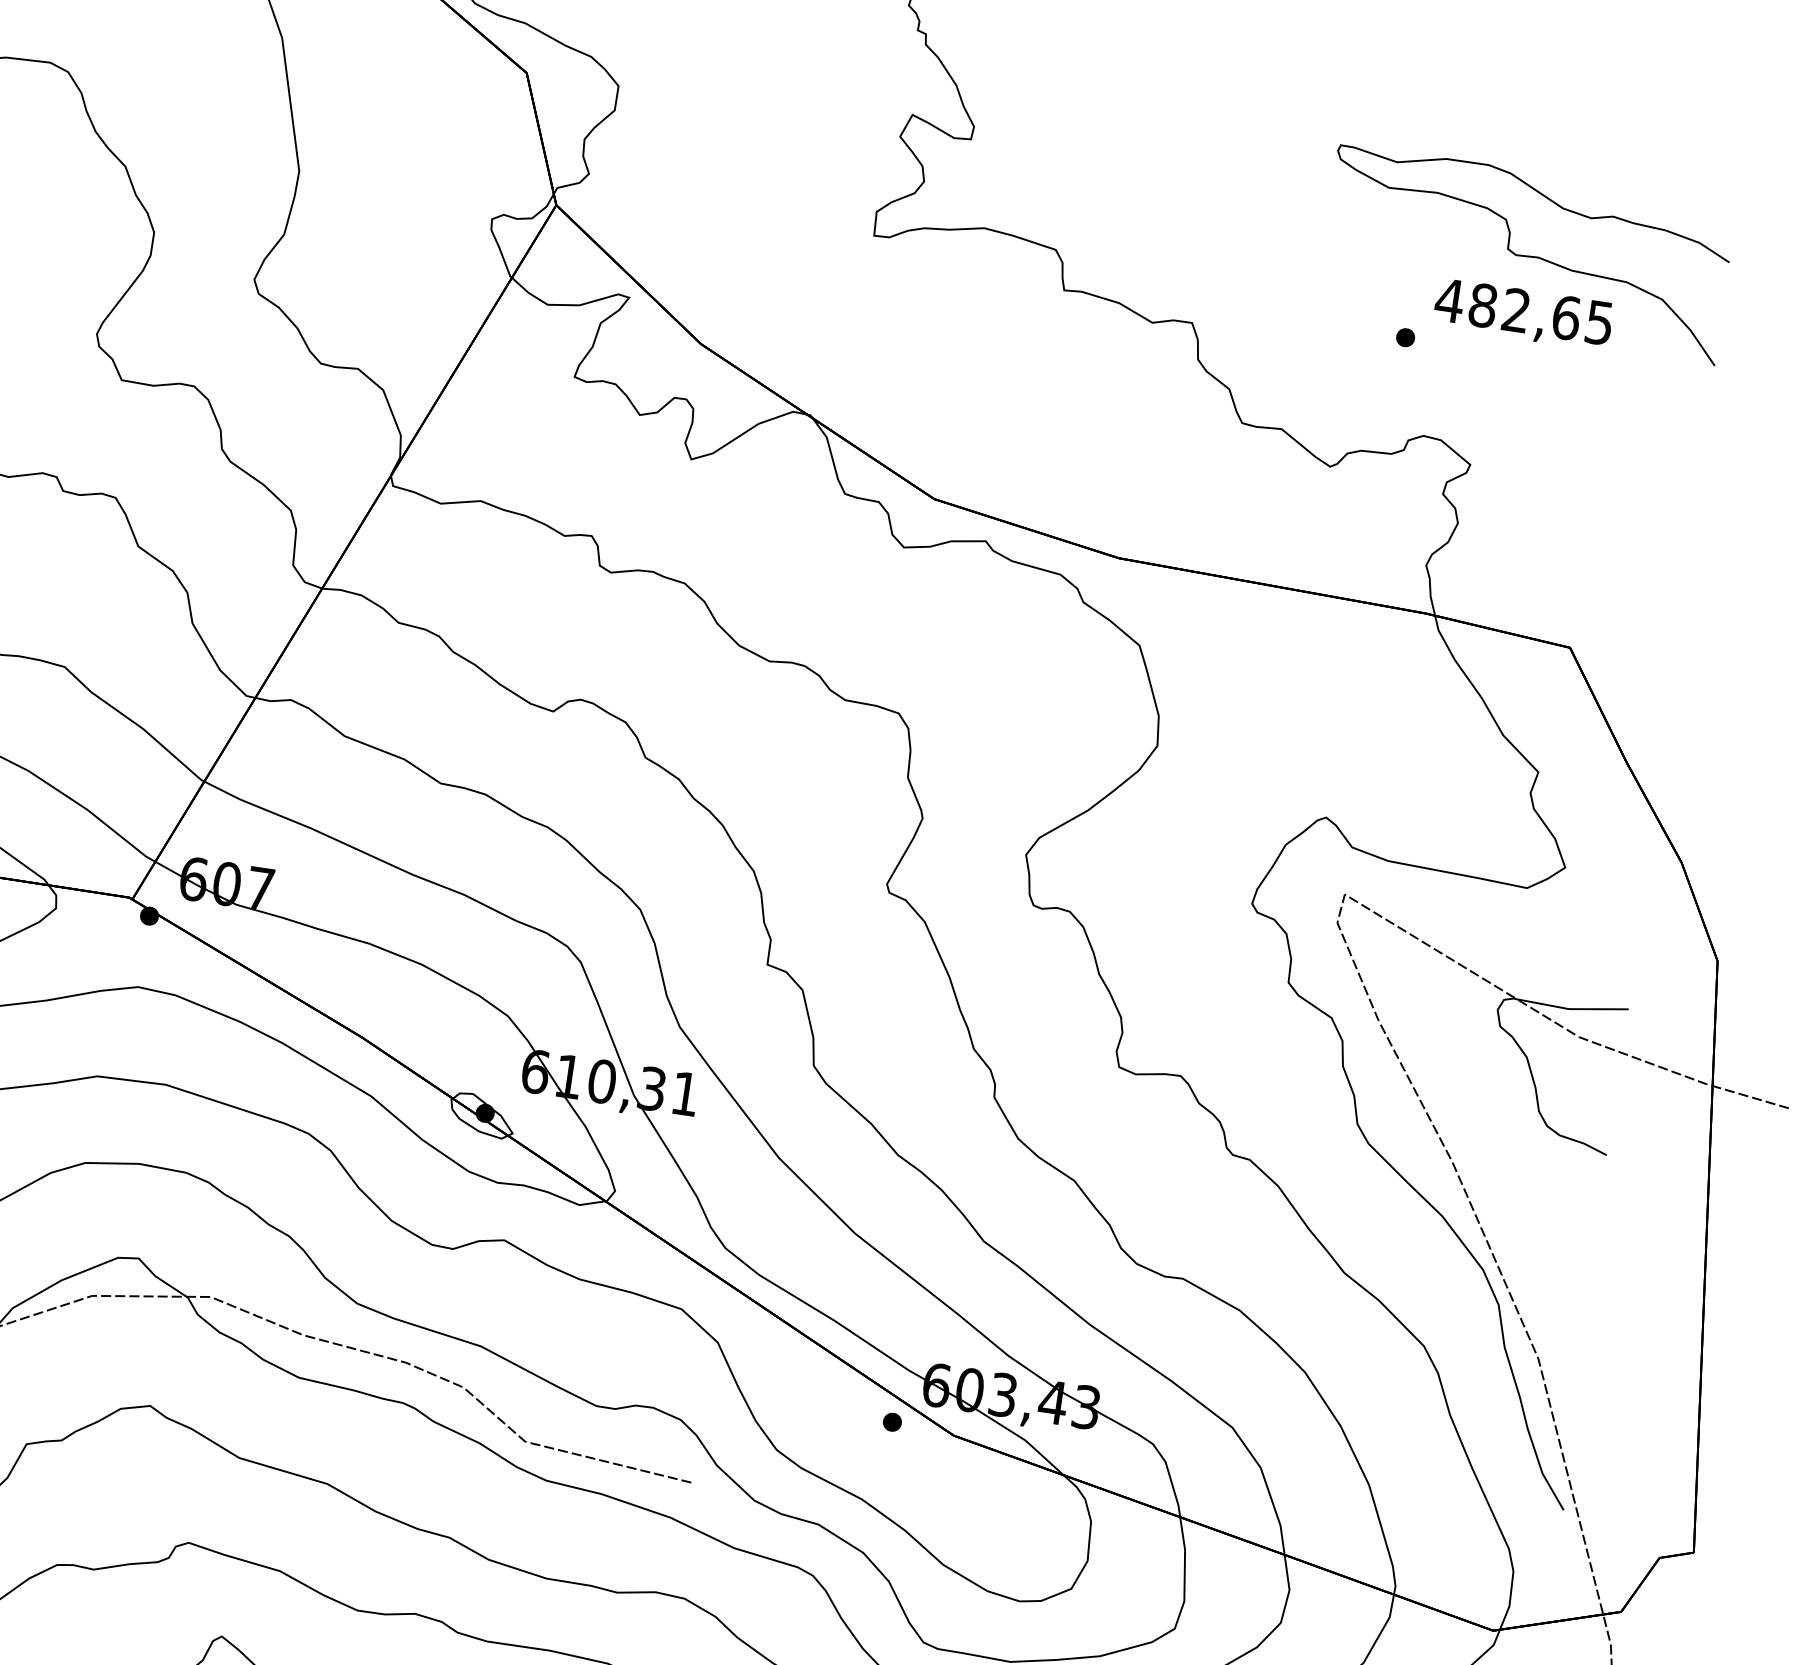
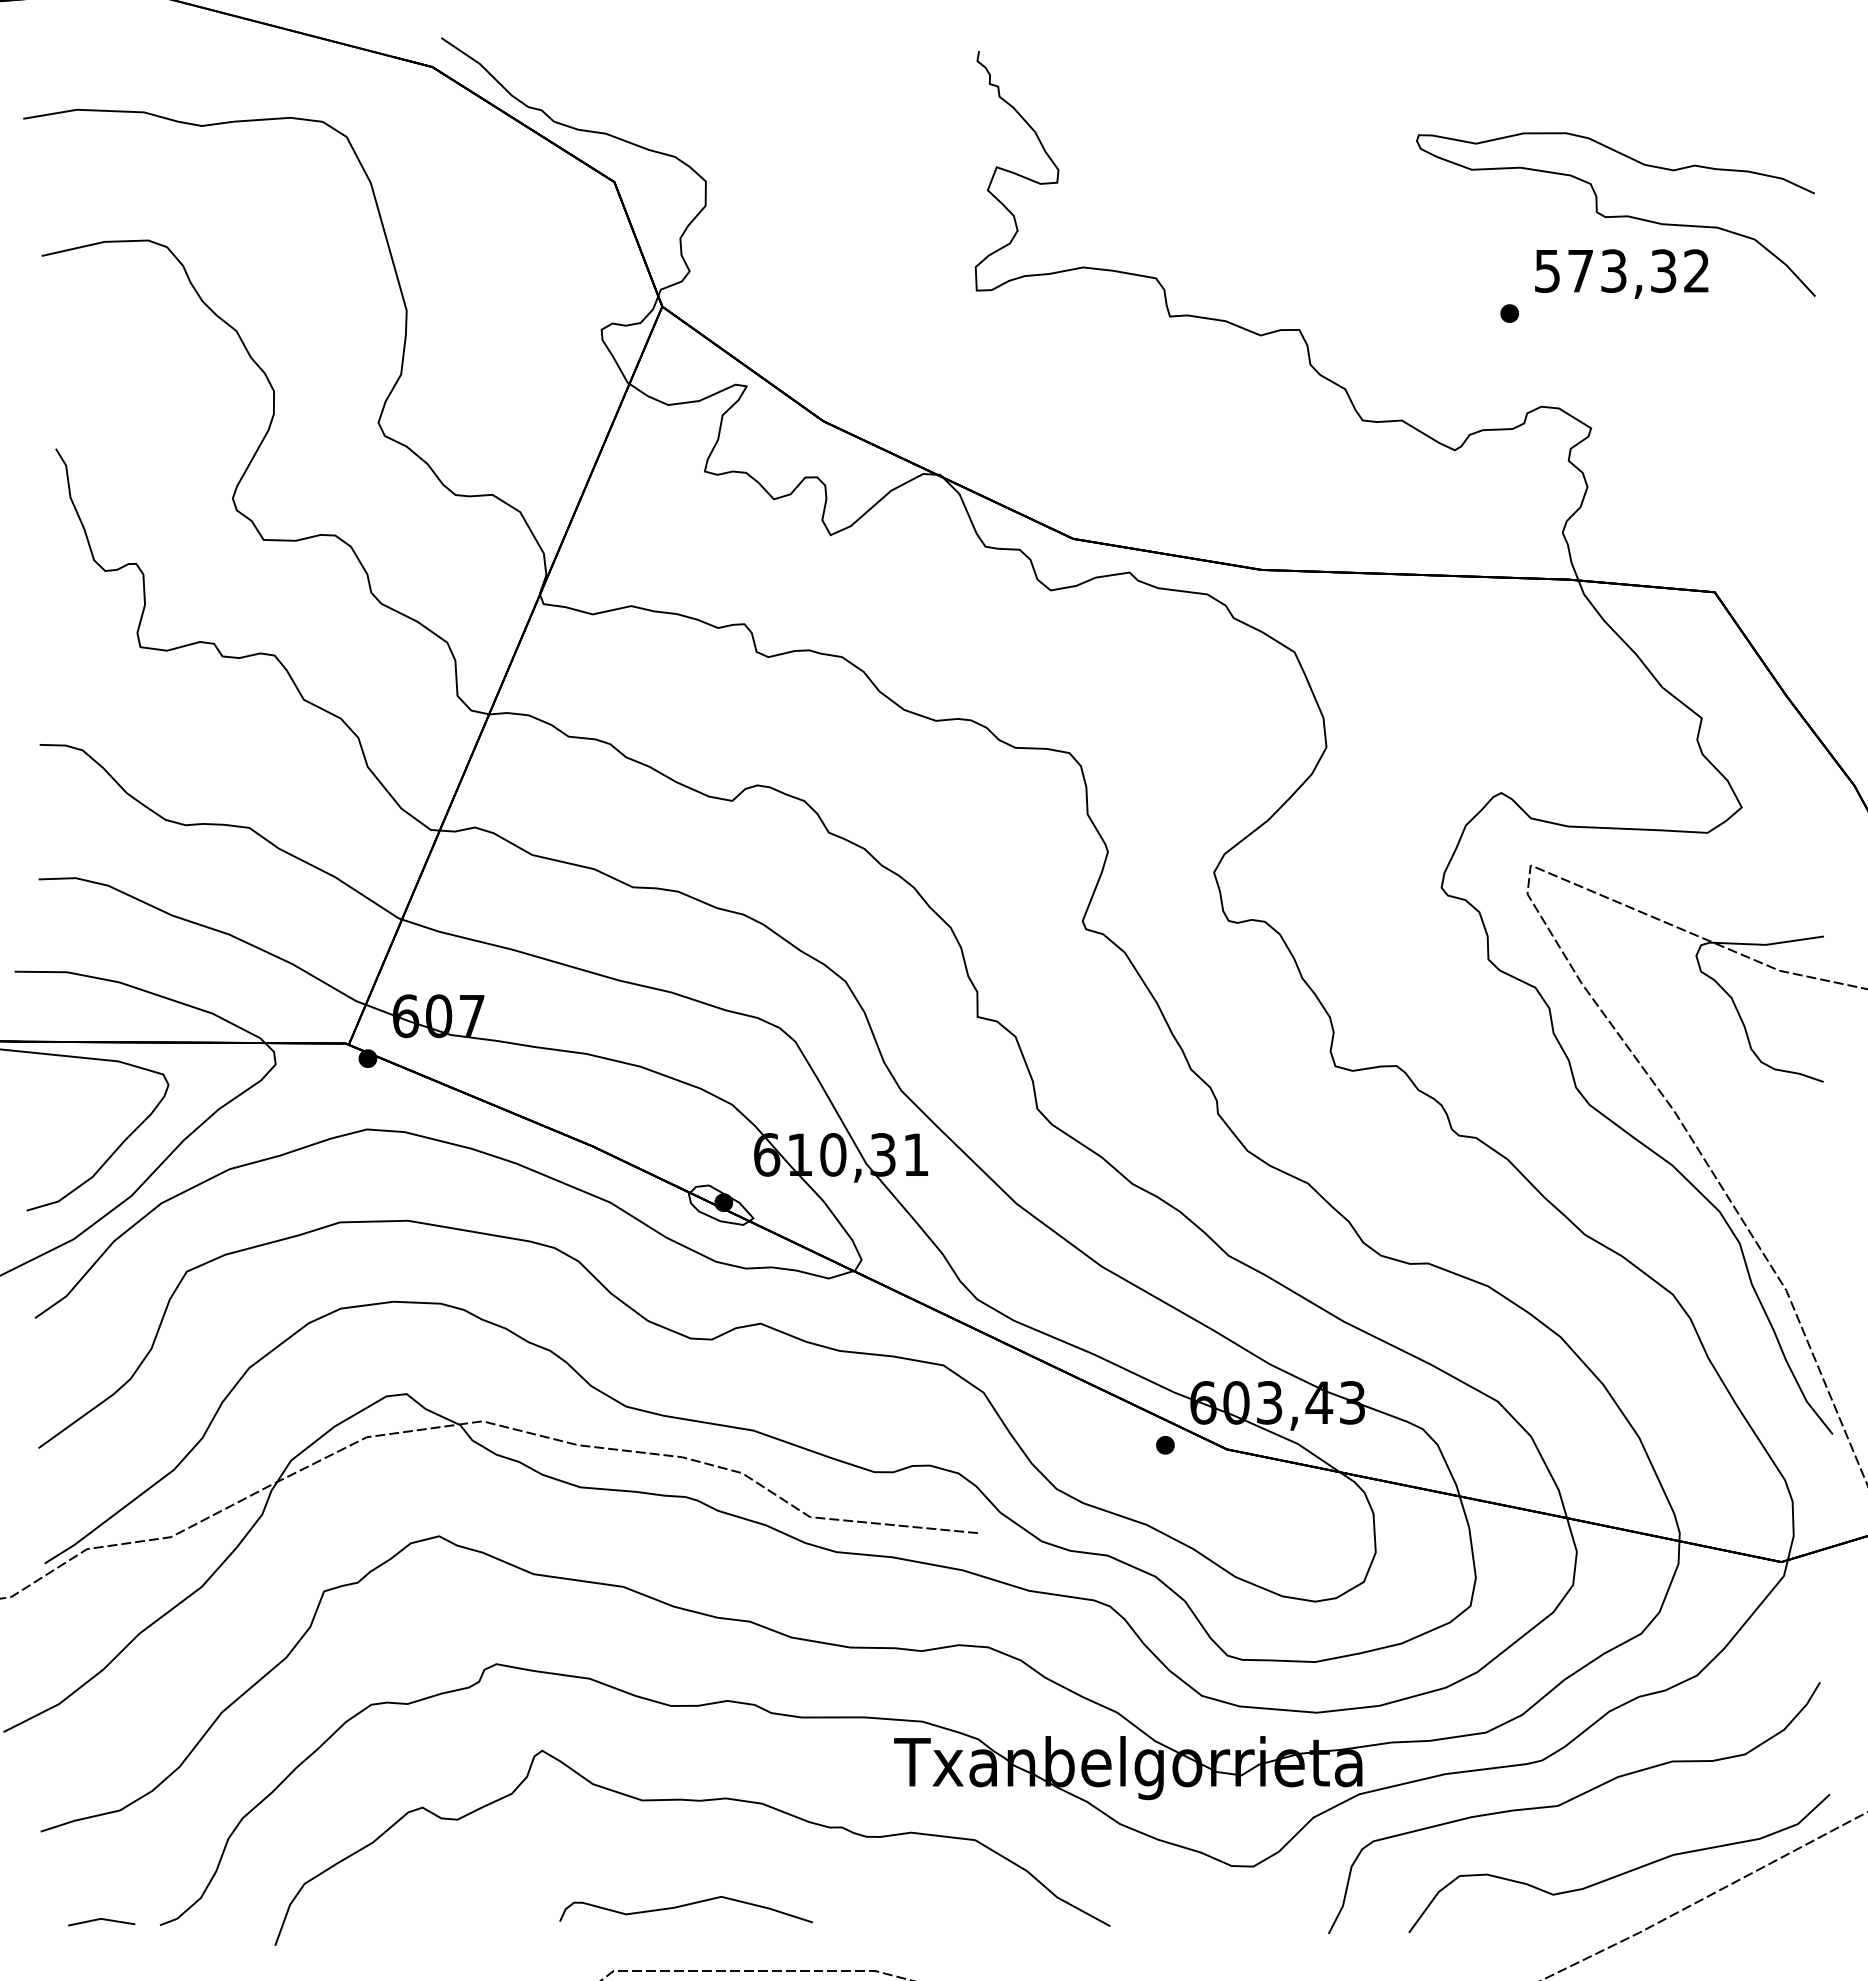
text: (1522, 311) -> (1620, 271), 482,65 -> 573,32

